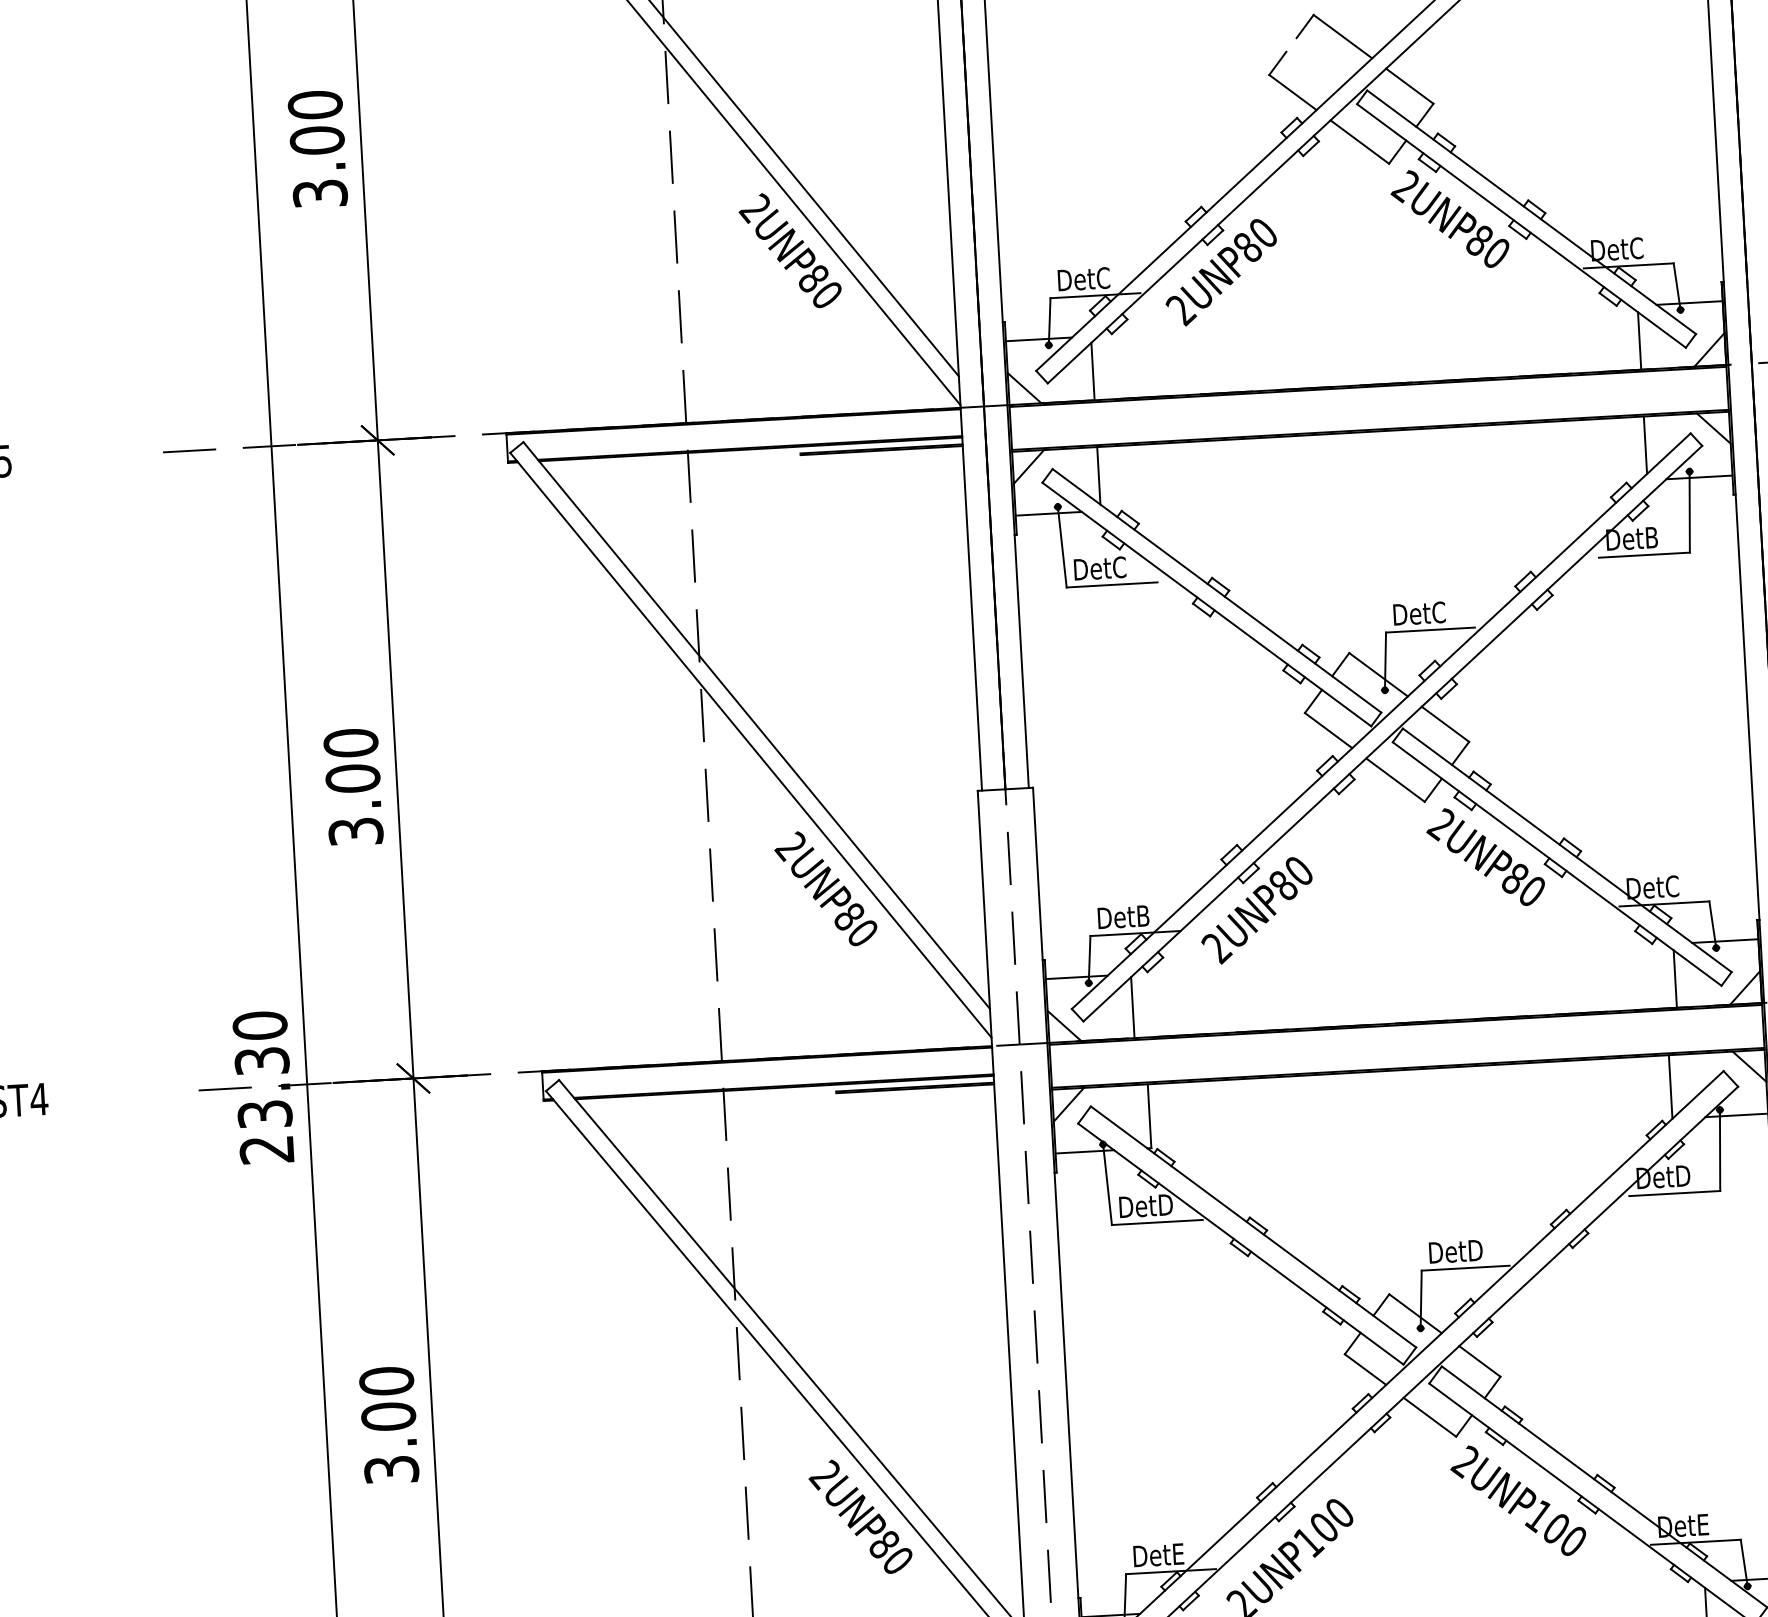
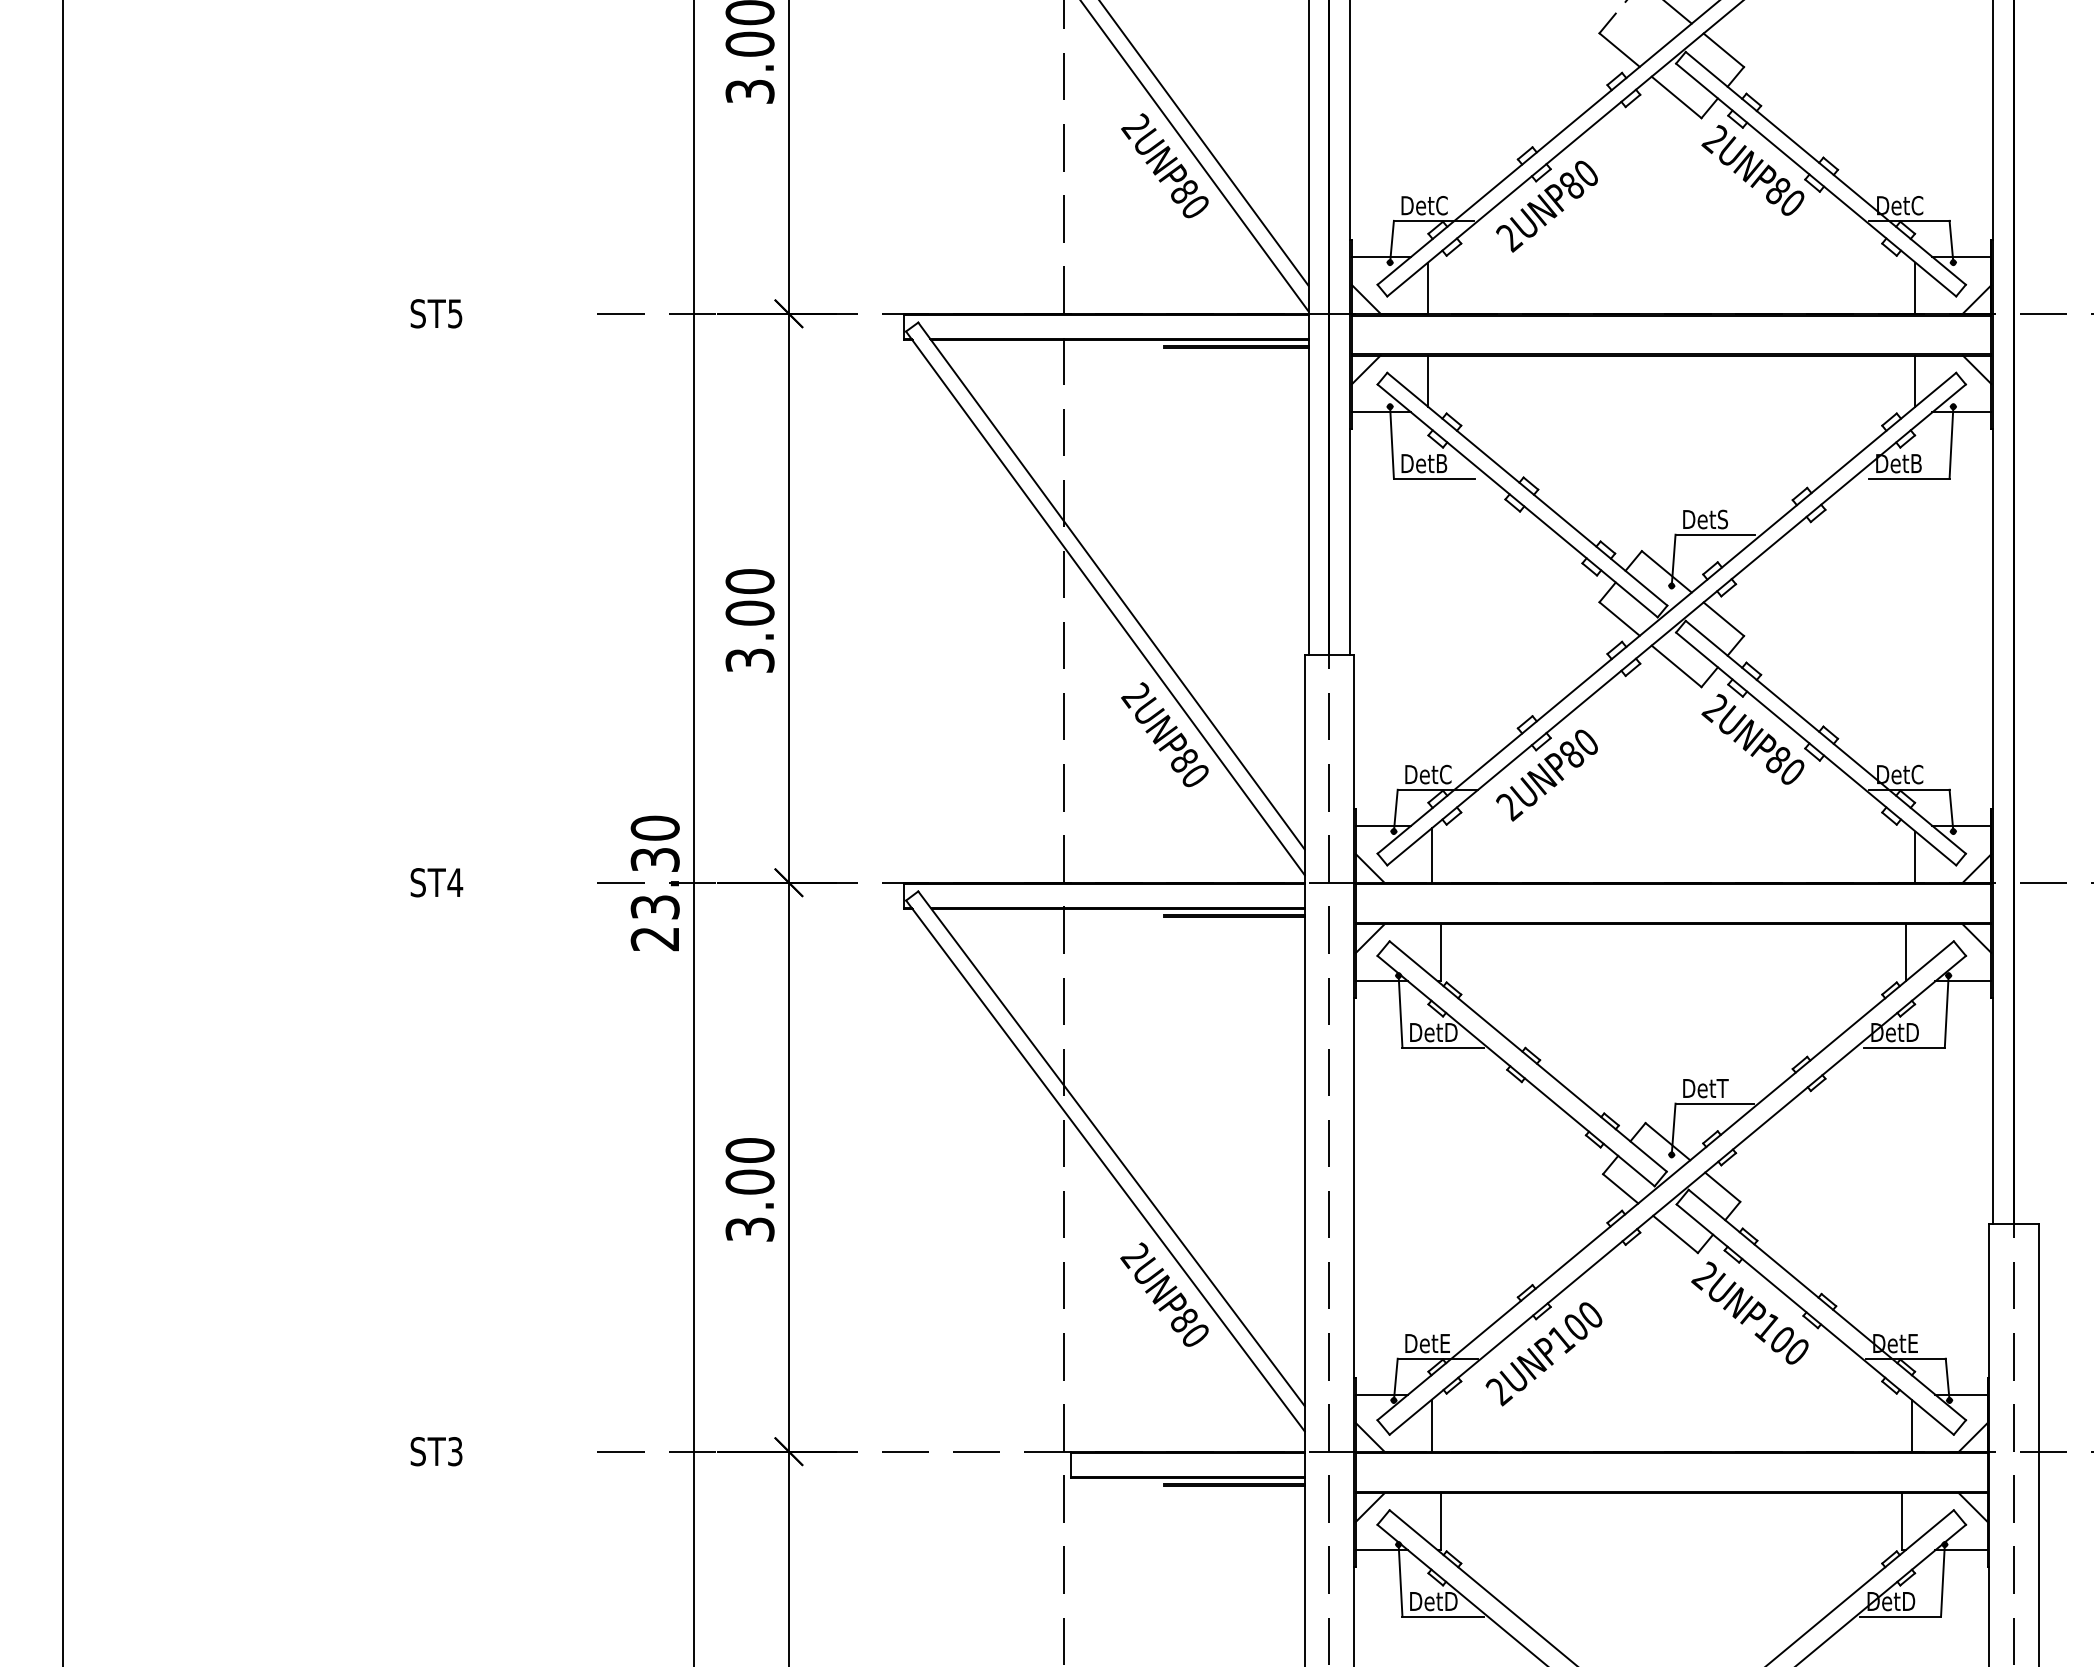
text: (1119, 567) -> (1441, 463), DetC -> DetB
text: (1438, 612) -> (1723, 519), DetC -> DetS
text: (1143, 915) -> (1445, 774), DetB -> DetC
text: (1474, 1250) -> (1723, 1088), DetD -> DetT

